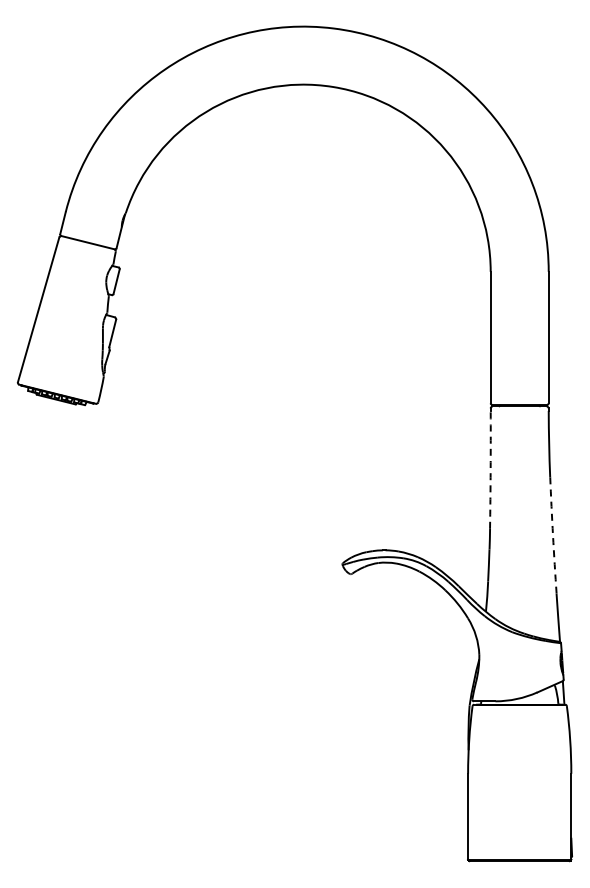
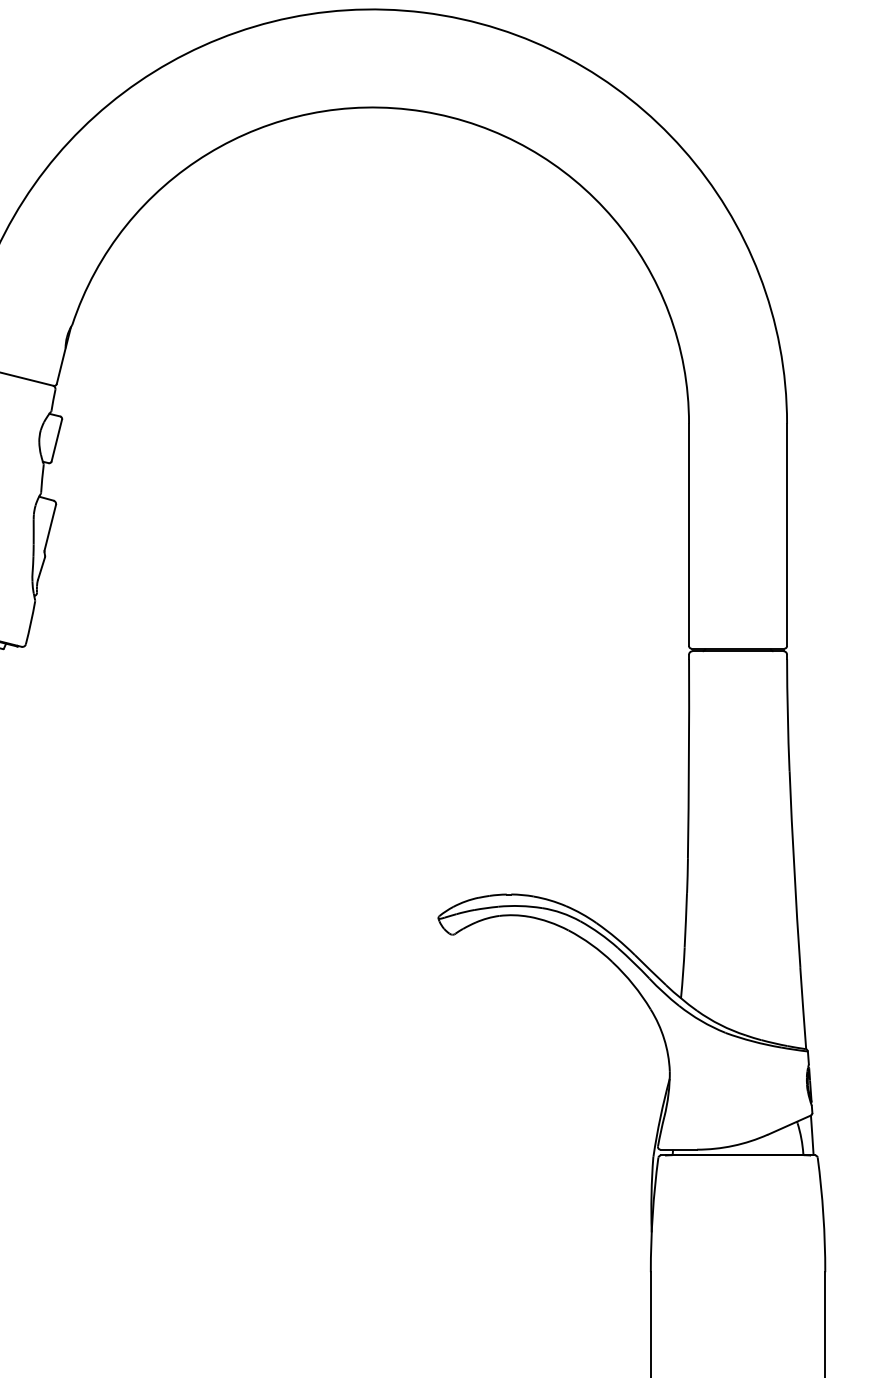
arc: (490, 469) -> (688, 757), dashed -> solid
arc: (553, 535) -> (795, 869), dashed -> solid

